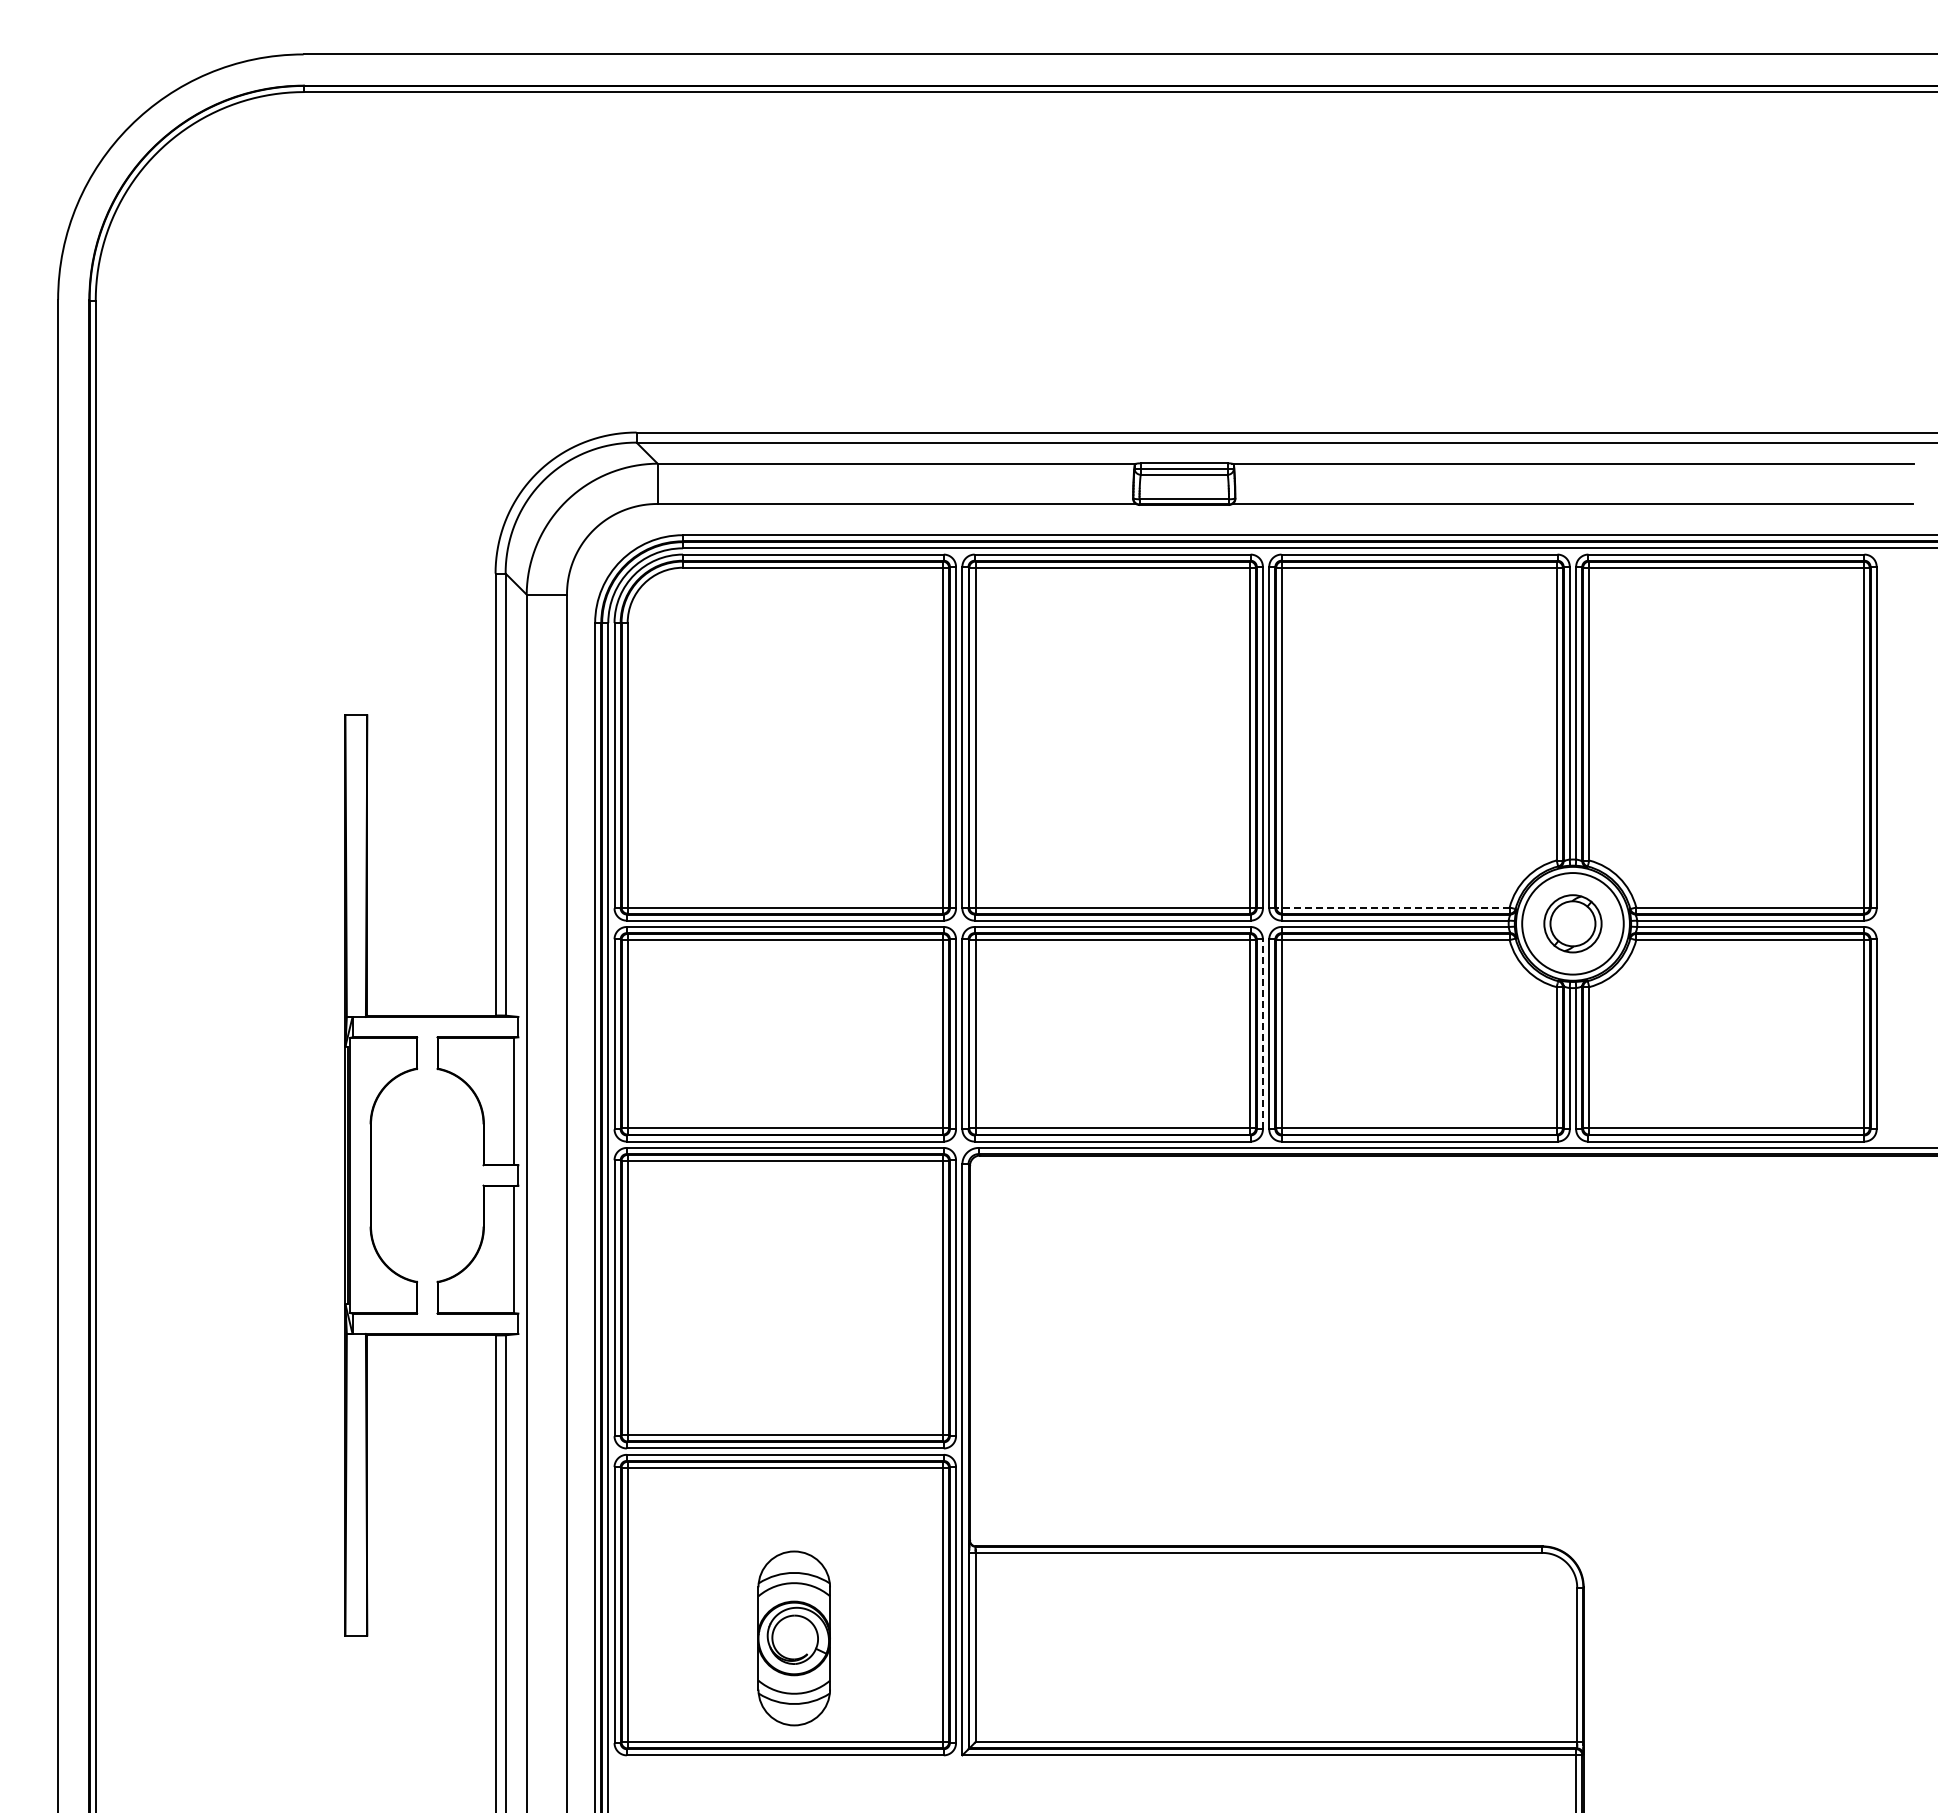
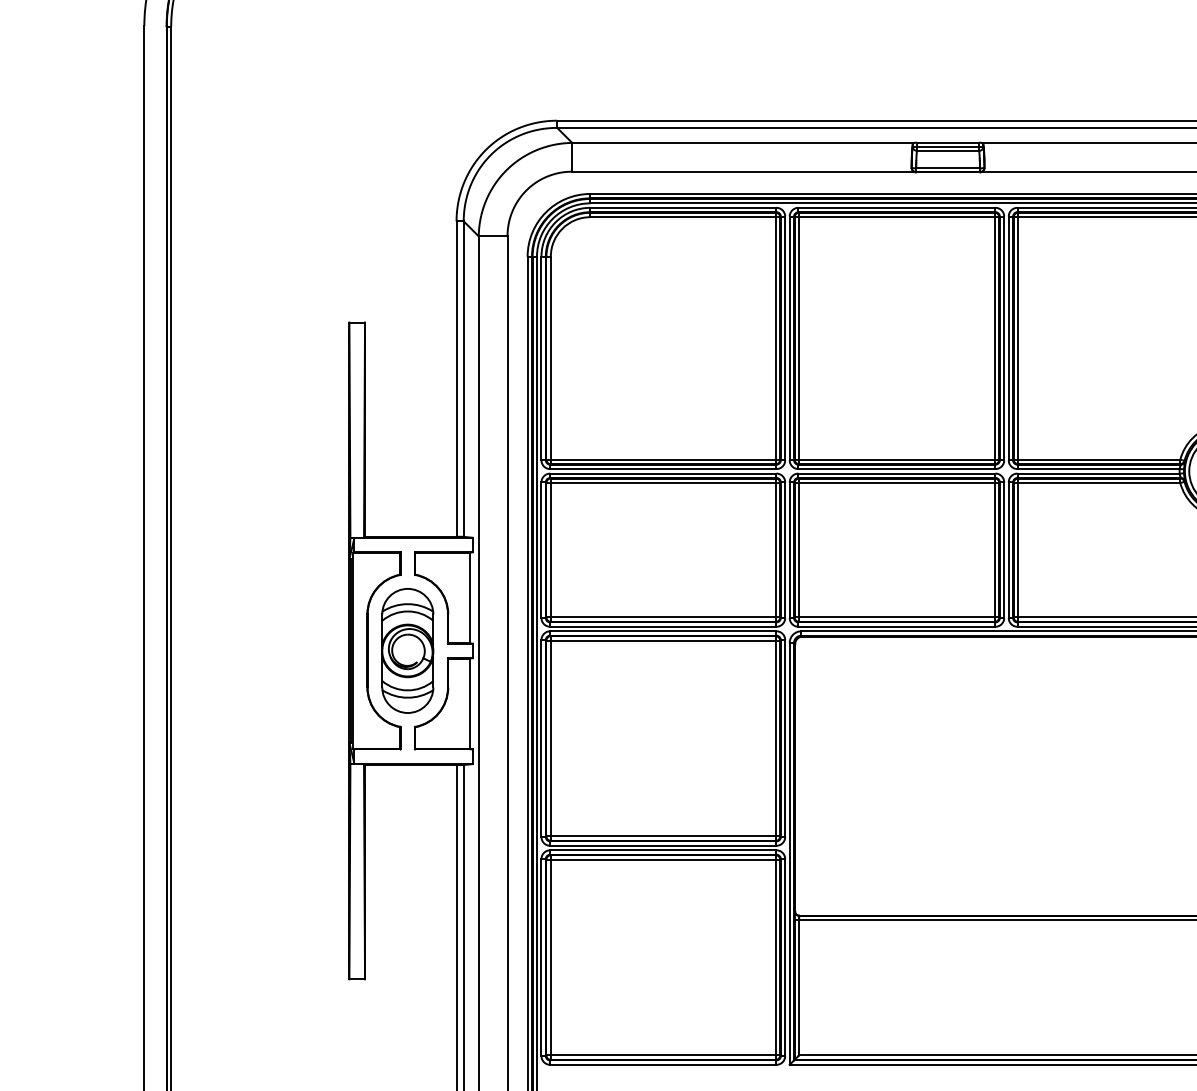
line: (1392, 907) -> (1096, 459), dashed -> solid
line: (1262, 1033) -> (1003, 549), dashed -> solid
part: (793, 1638) -> (407, 650), moved

